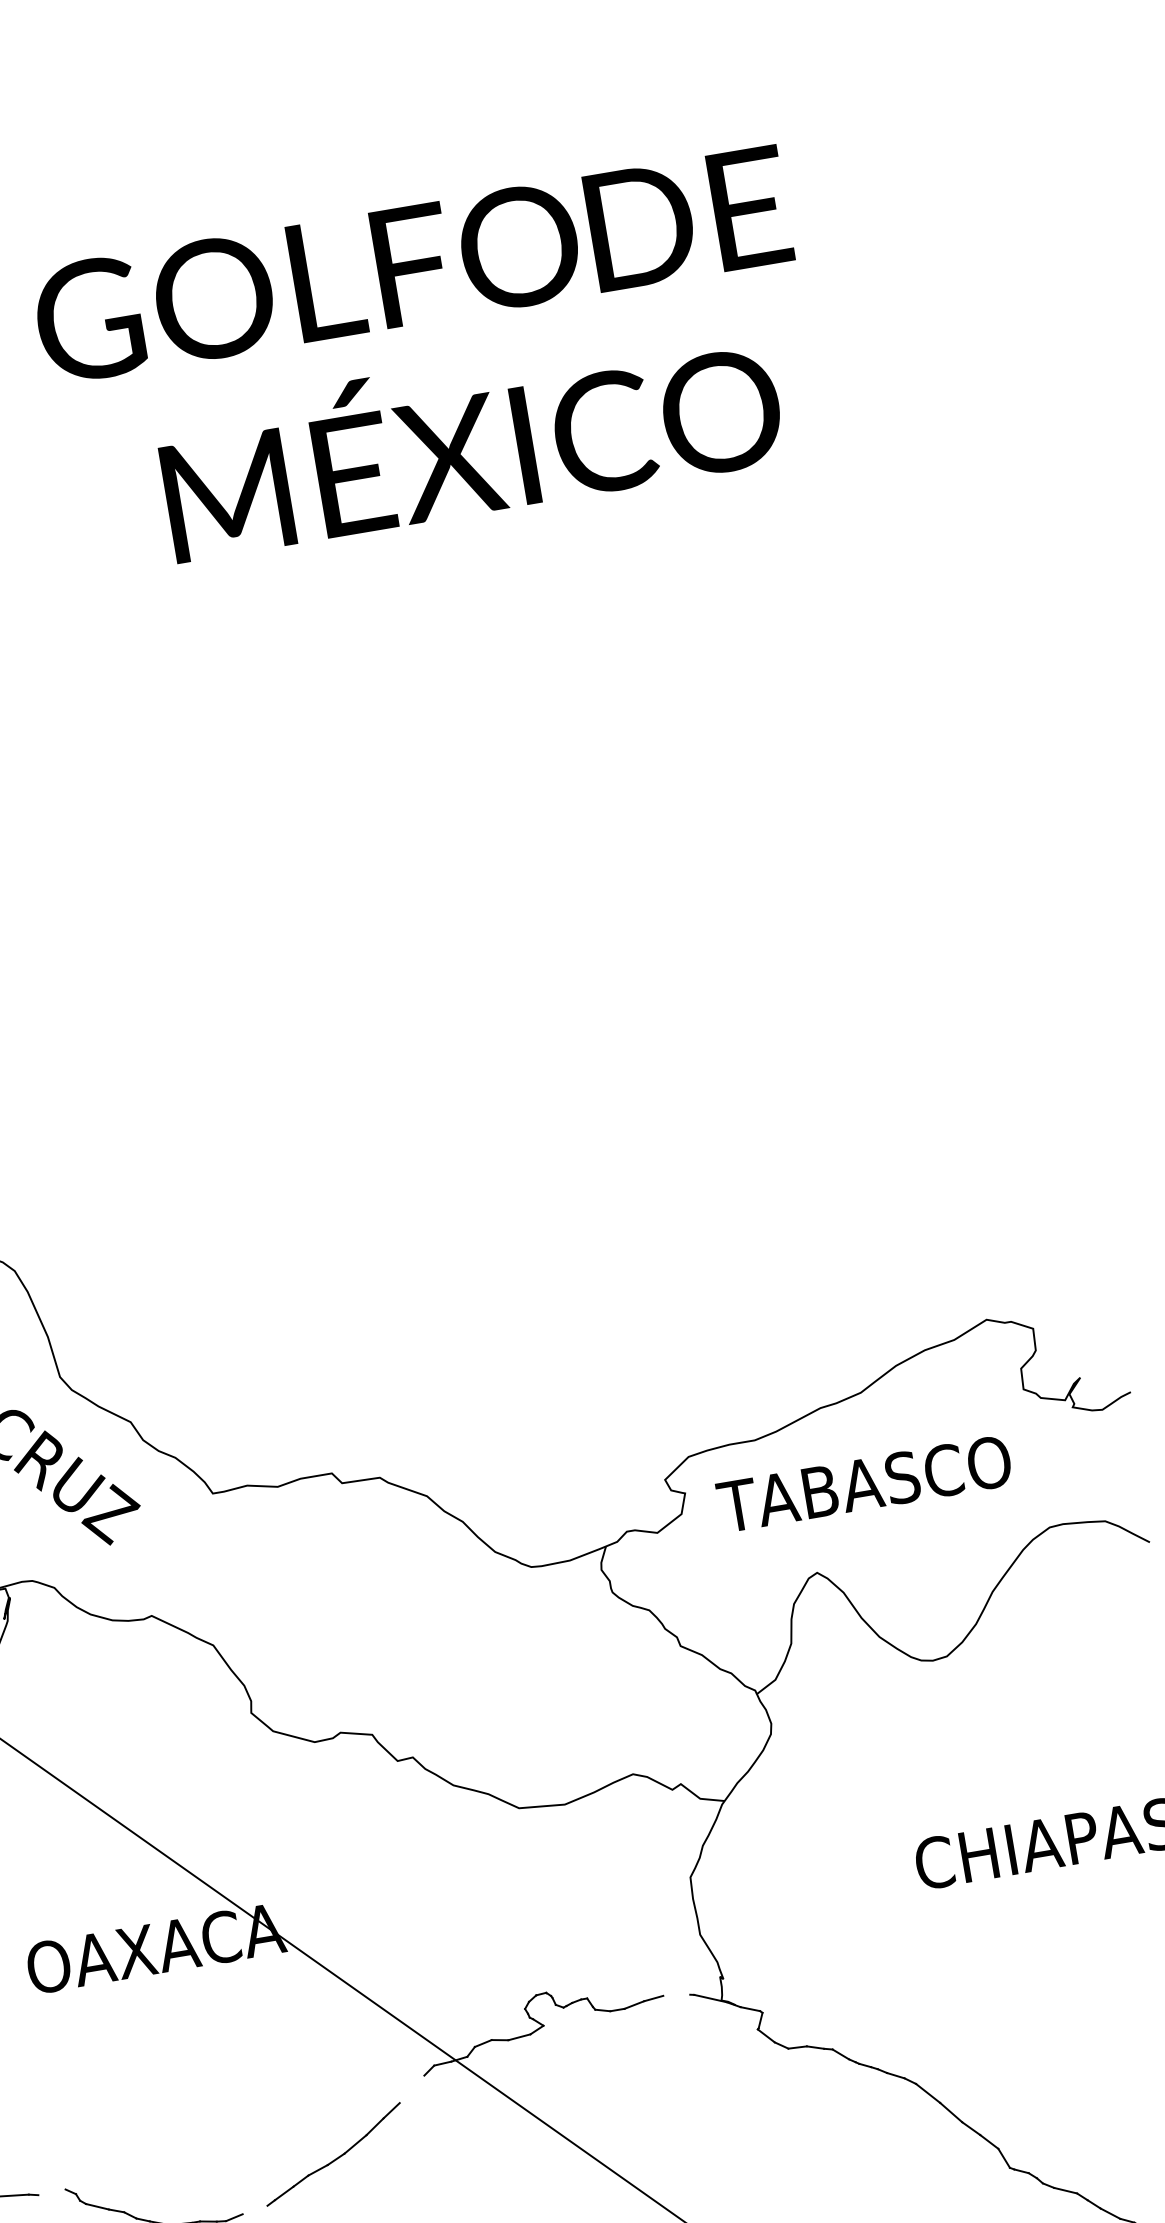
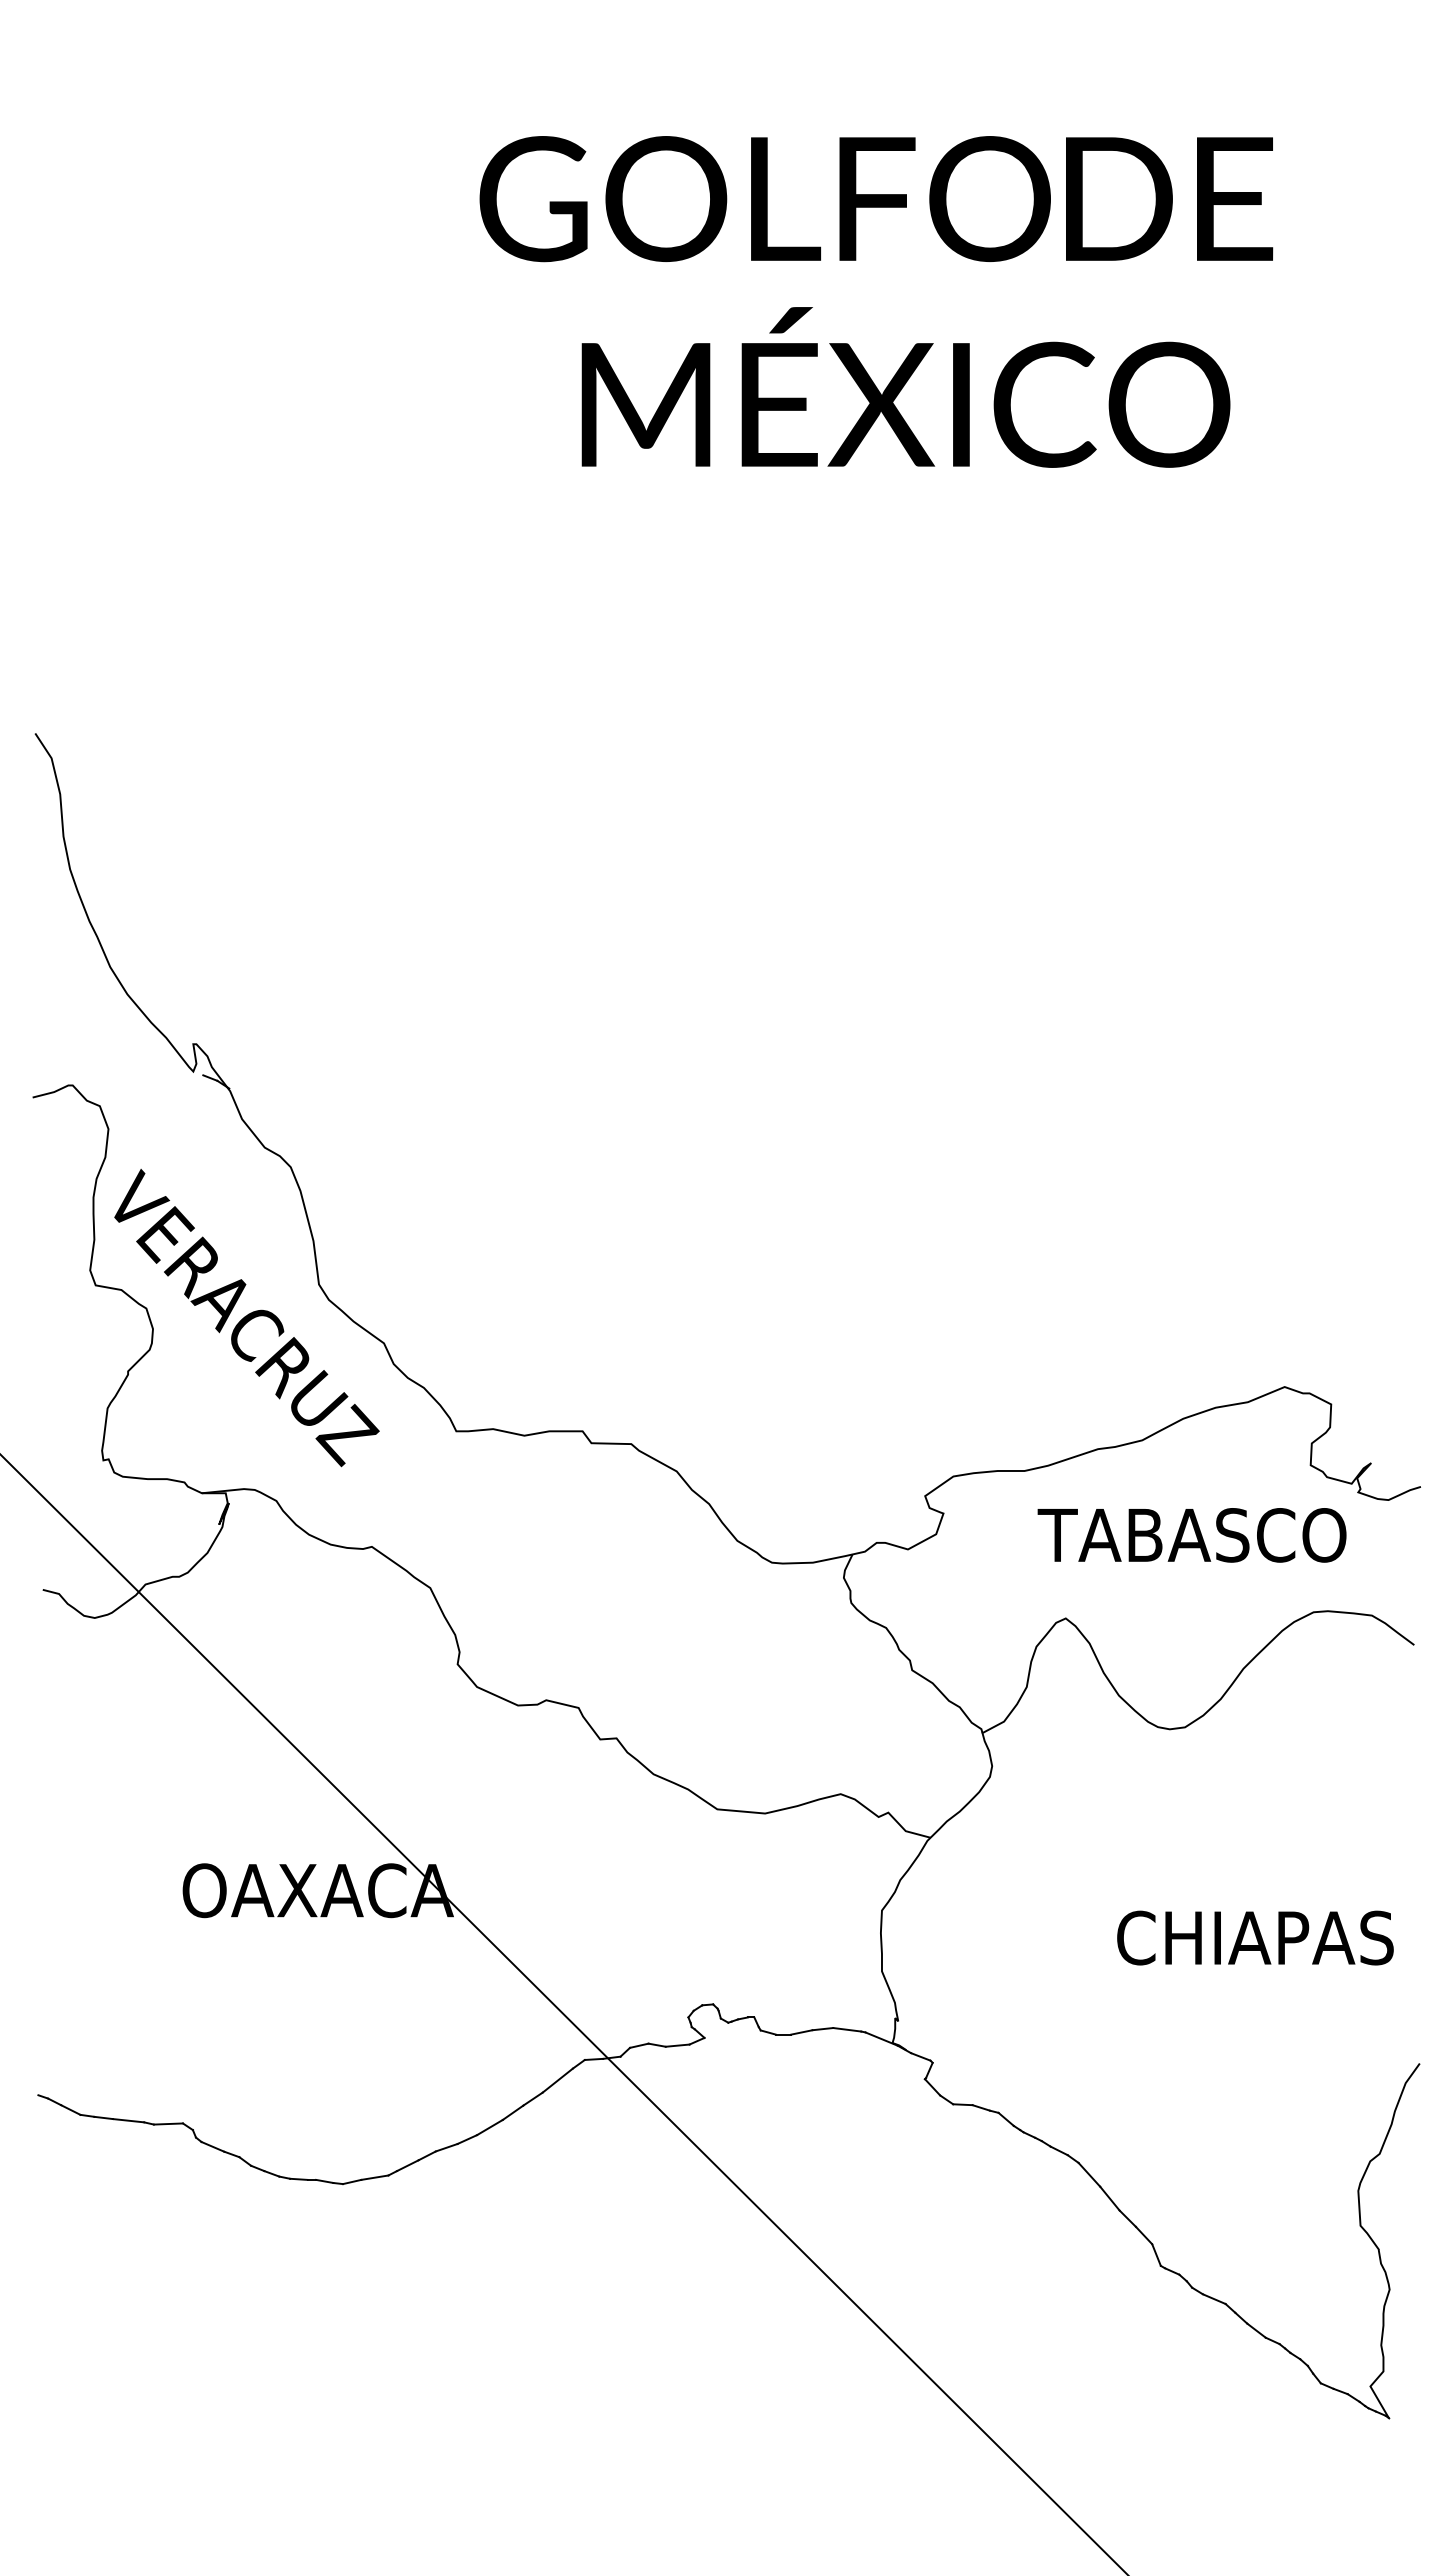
text: (863, 1484) -> (1191, 1535), moved
line: (676, 1995) -> (847, 2029), added
line: (411, 2089) -> (557, 2080), added
line: (51, 2191) -> (168, 2123), added
line: (254, 2209) -> (374, 2177), added

